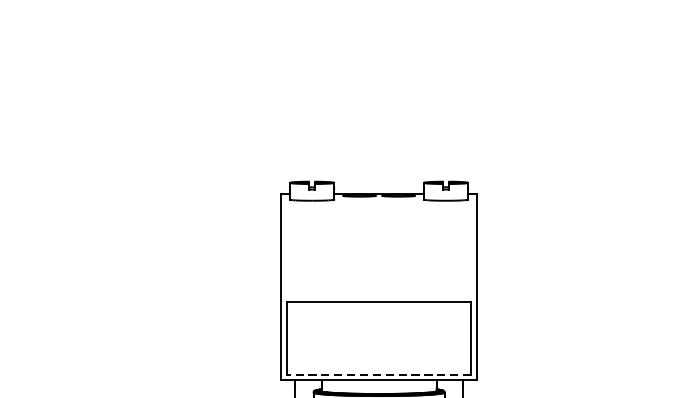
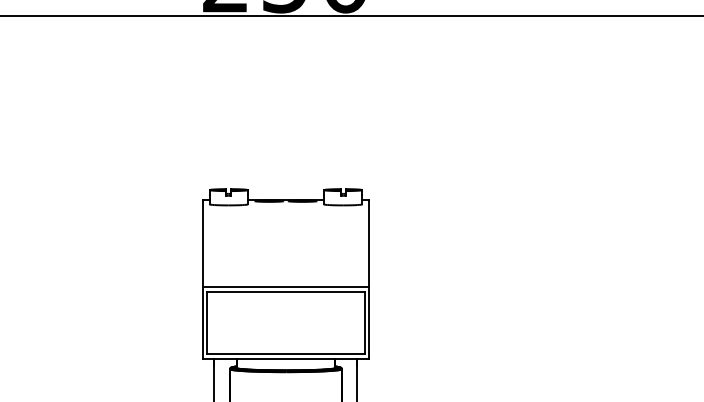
line: (378, 296) -> (285, 287), added
line: (378, 374) -> (285, 353), dashed -> solid

